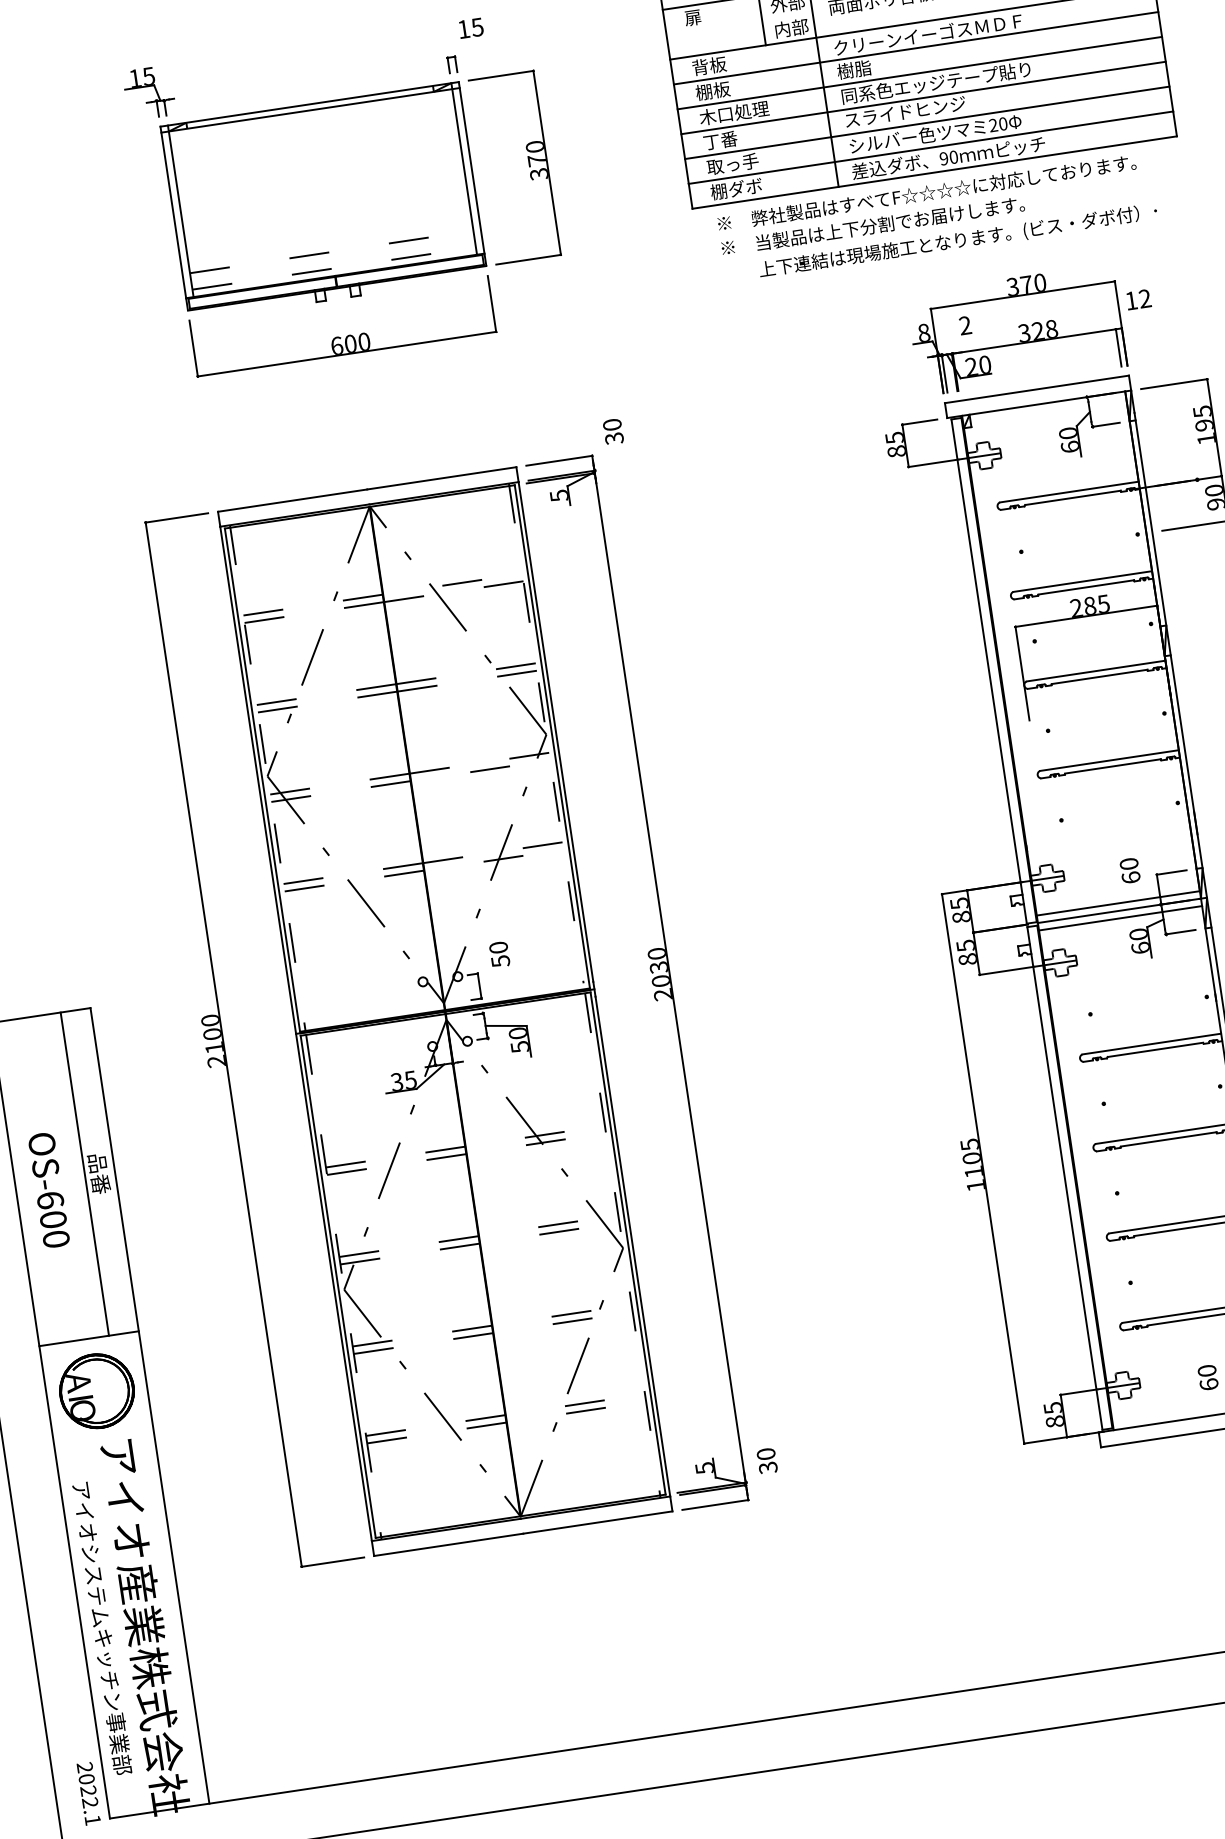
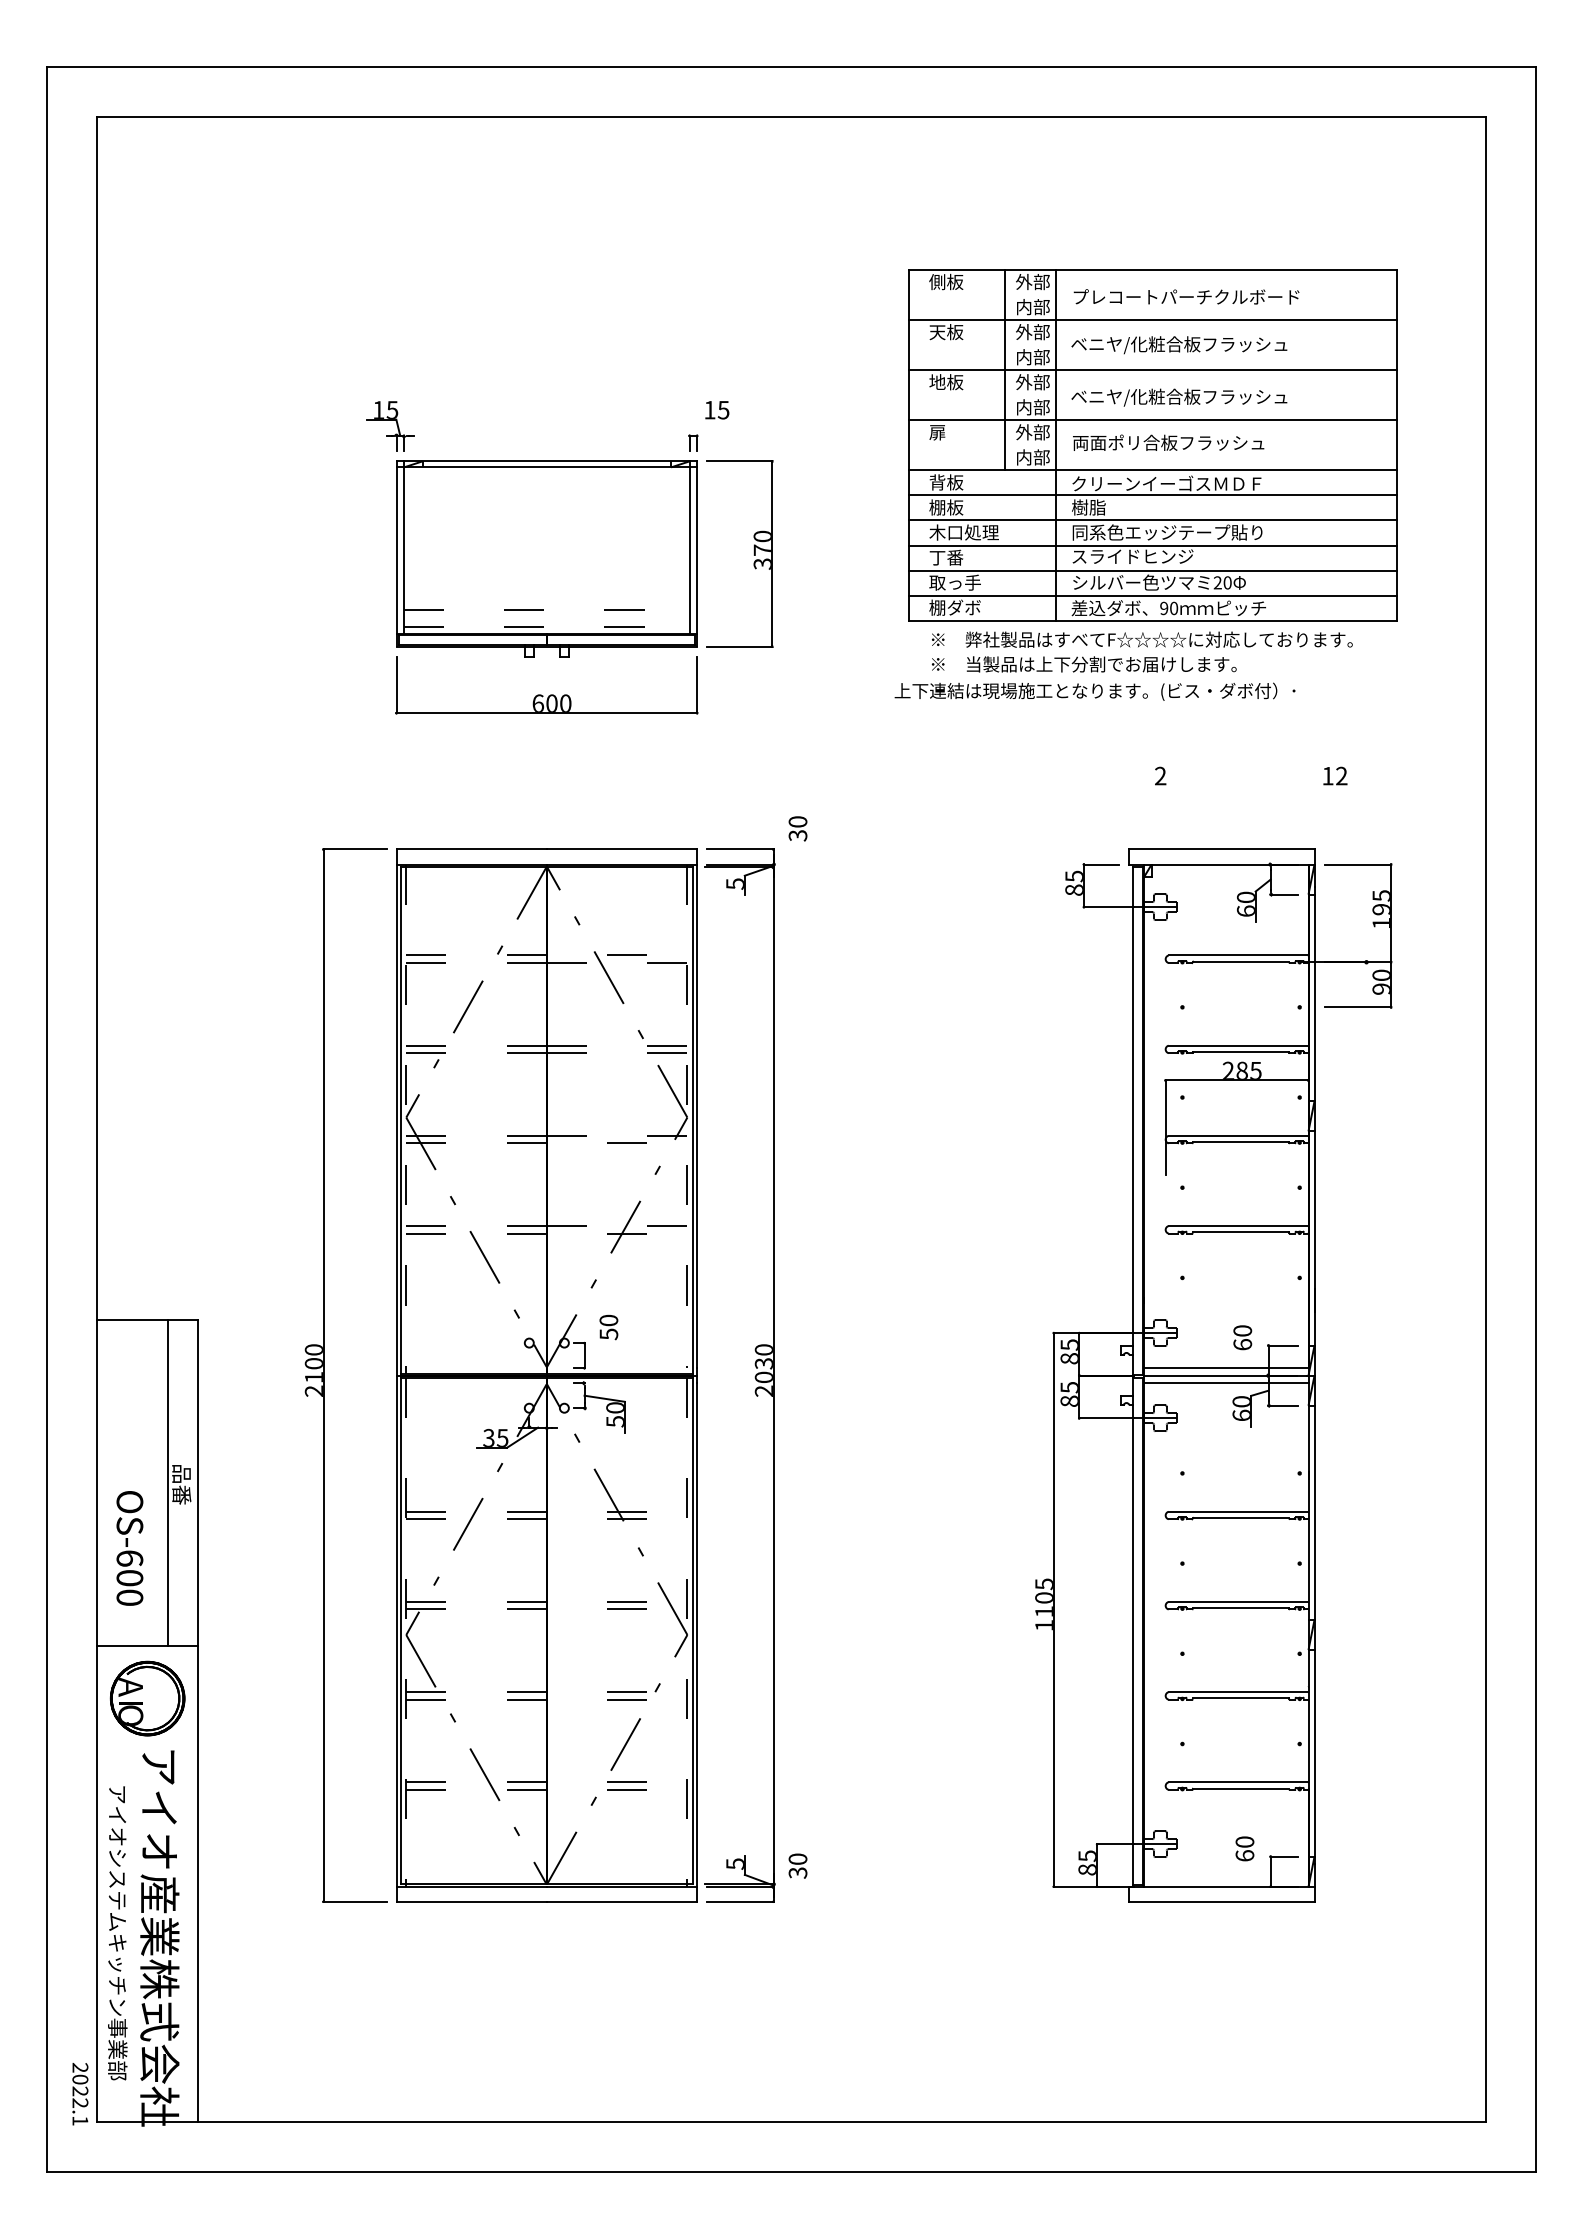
text: (957, 240) -> (1094, 691), moved
part: (1016, 329) -> (1210, 787), removed
text: (48, 1190) -> (129, 1548), moved

